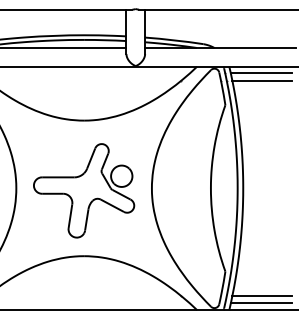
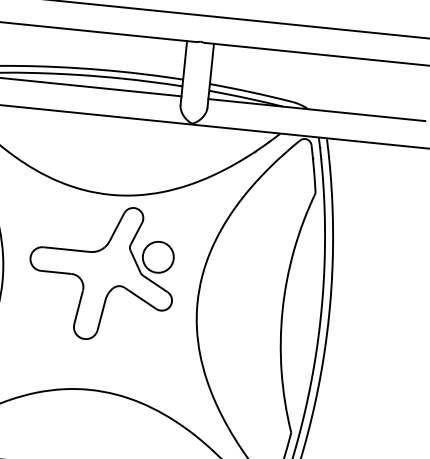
line: (261, 73) -> (372, 152), removed
line: (262, 81) -> (372, 164), removed
part: (84, 190) -> (102, 272), moved

